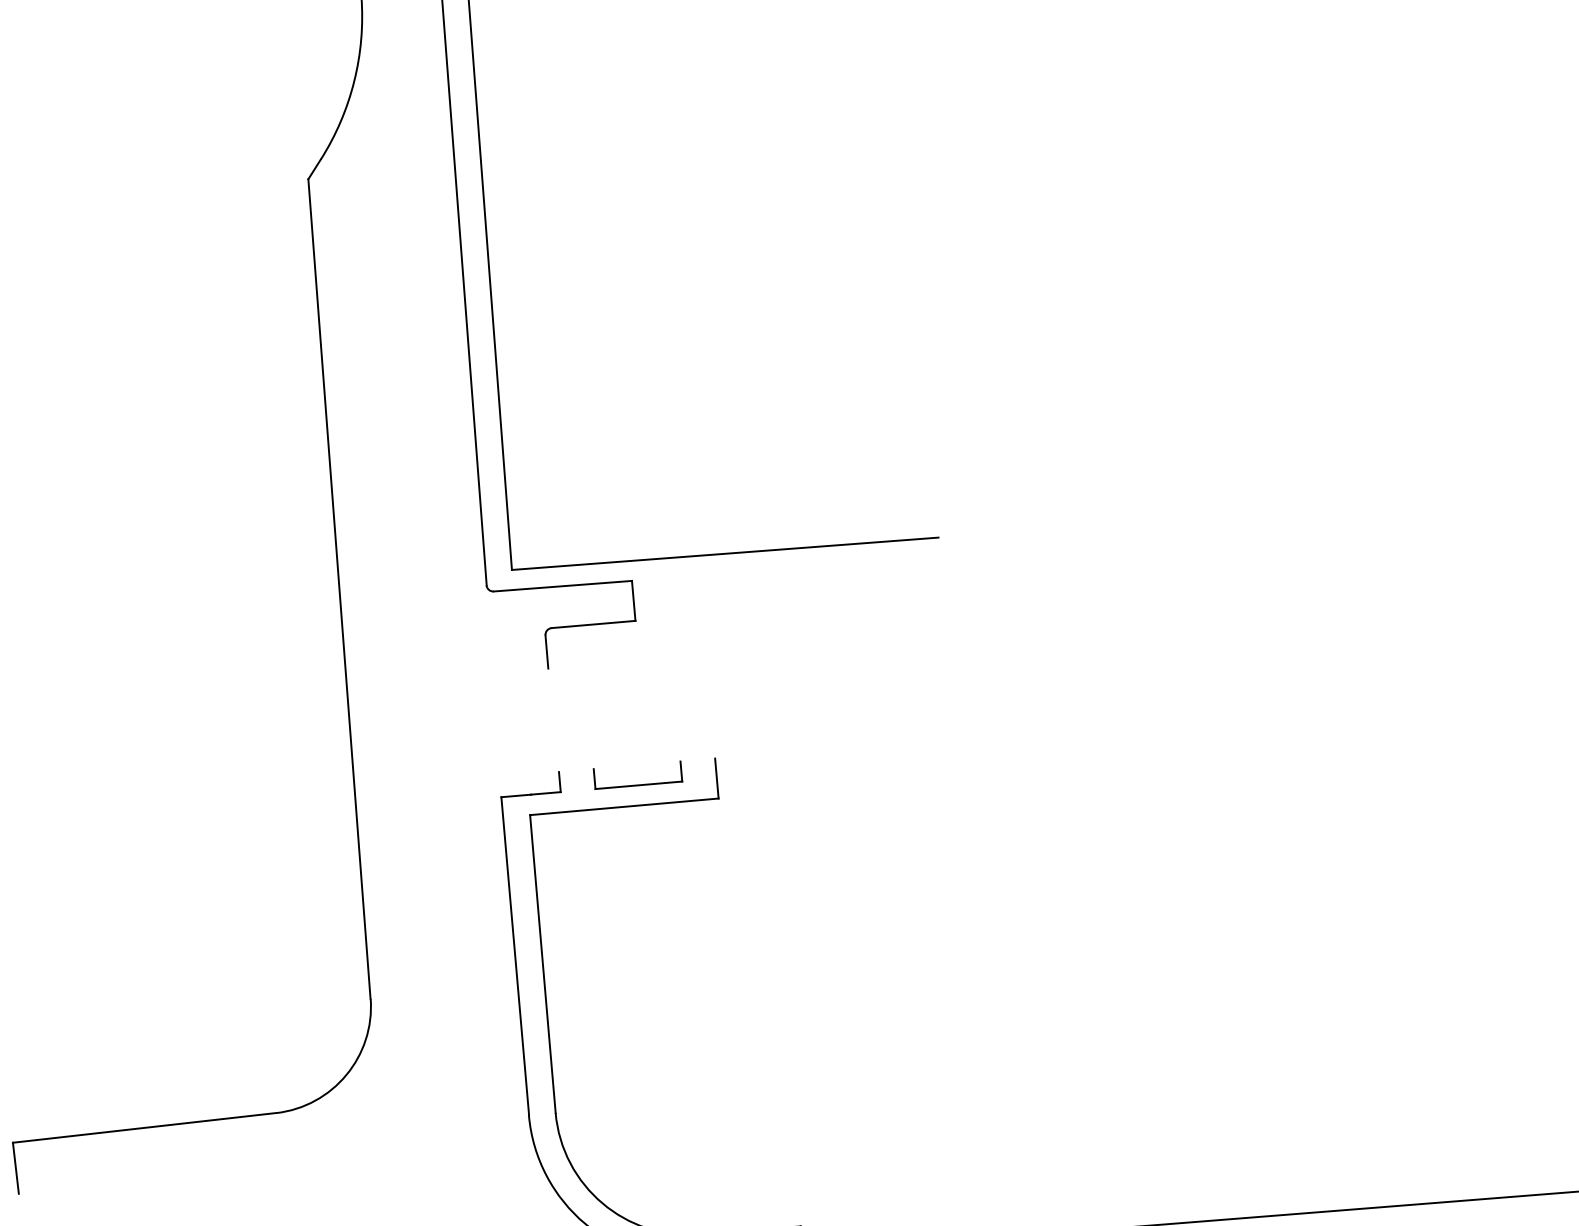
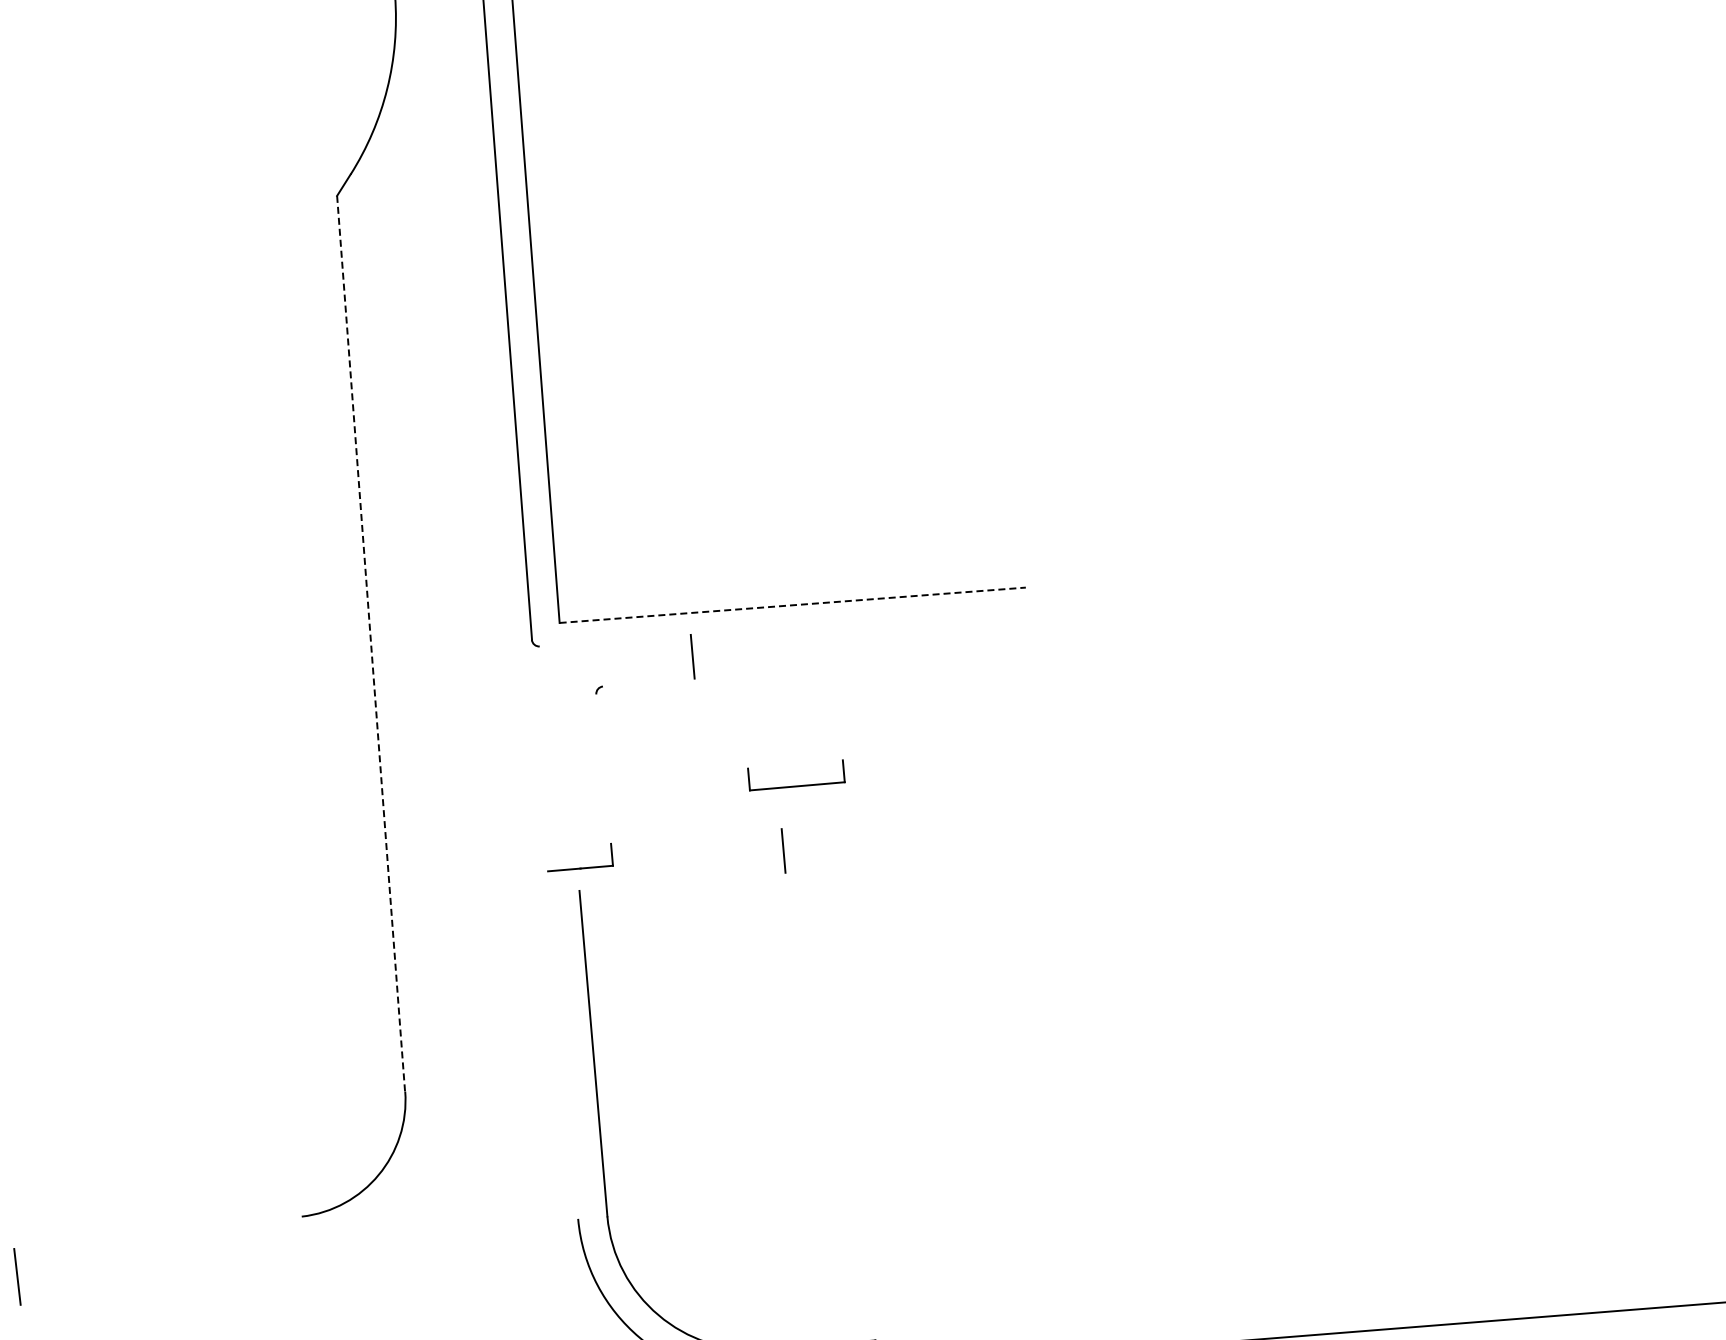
line: (724, 553) -> (792, 605), solid -> dashed
line: (562, 586) -> (614, 640), removed
line: (339, 589) -> (371, 644), solid -> dashed
line: (593, 624) -> (648, 682), removed
line: (546, 651) -> (597, 712), removed
part: (638, 784) -> (796, 785), moved
line: (624, 806) -> (682, 881), removed
line: (515, 955) -> (563, 1044), removed
line: (144, 1127) -> (157, 1232), removed

